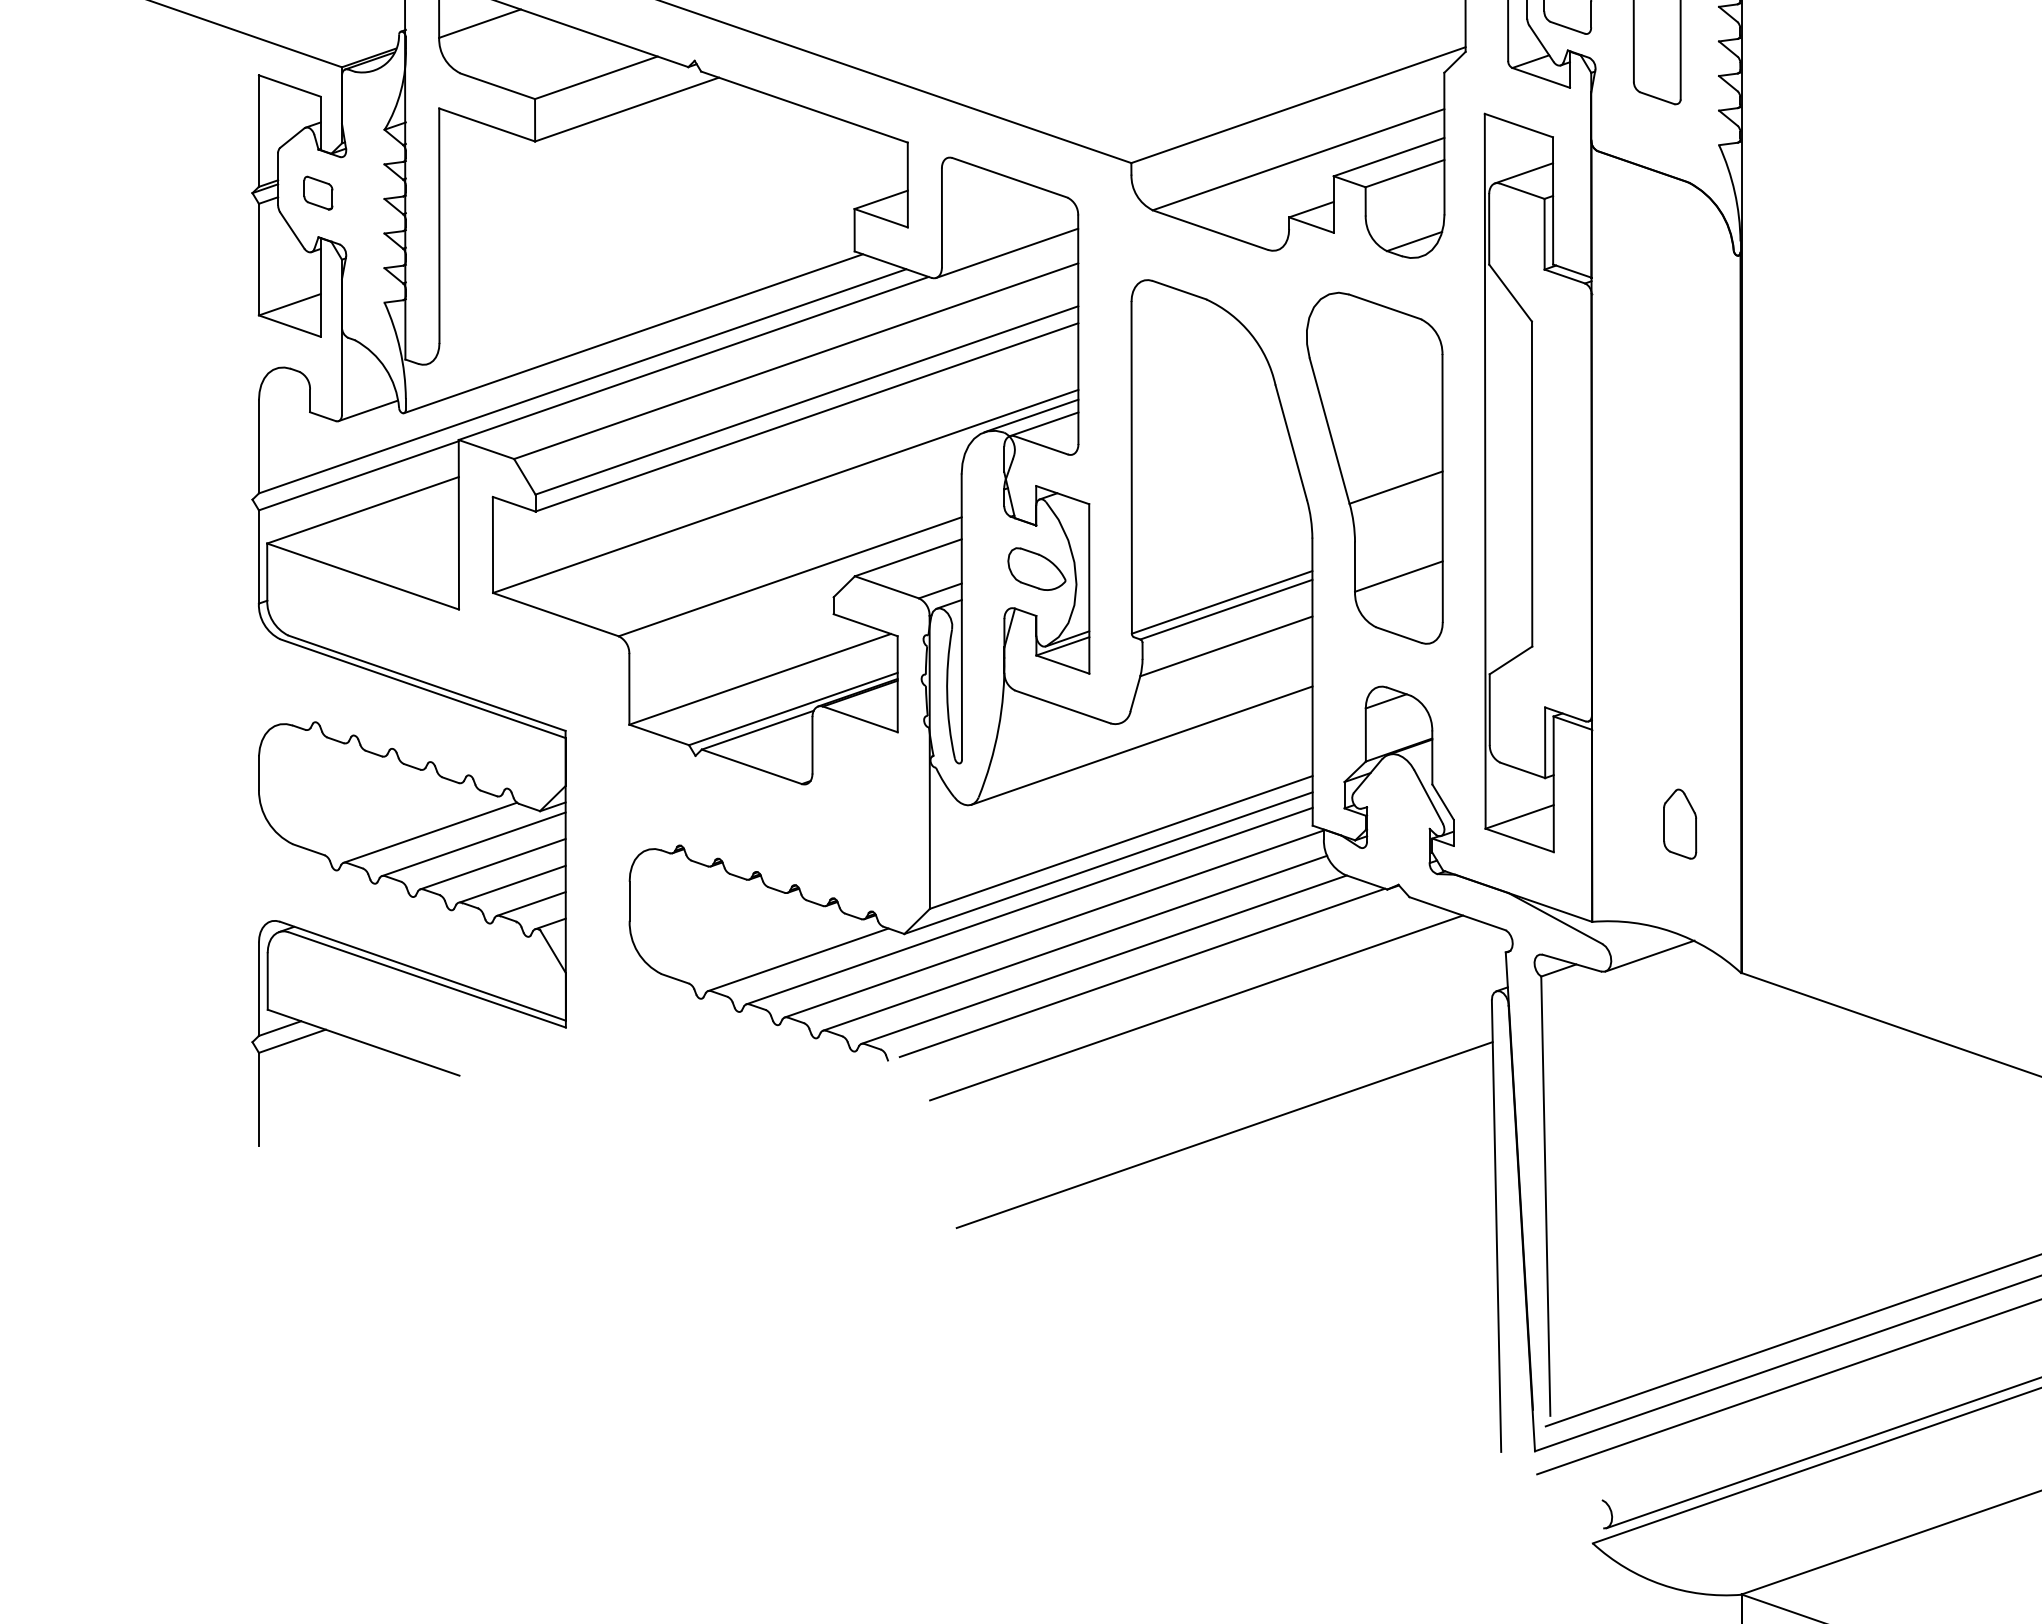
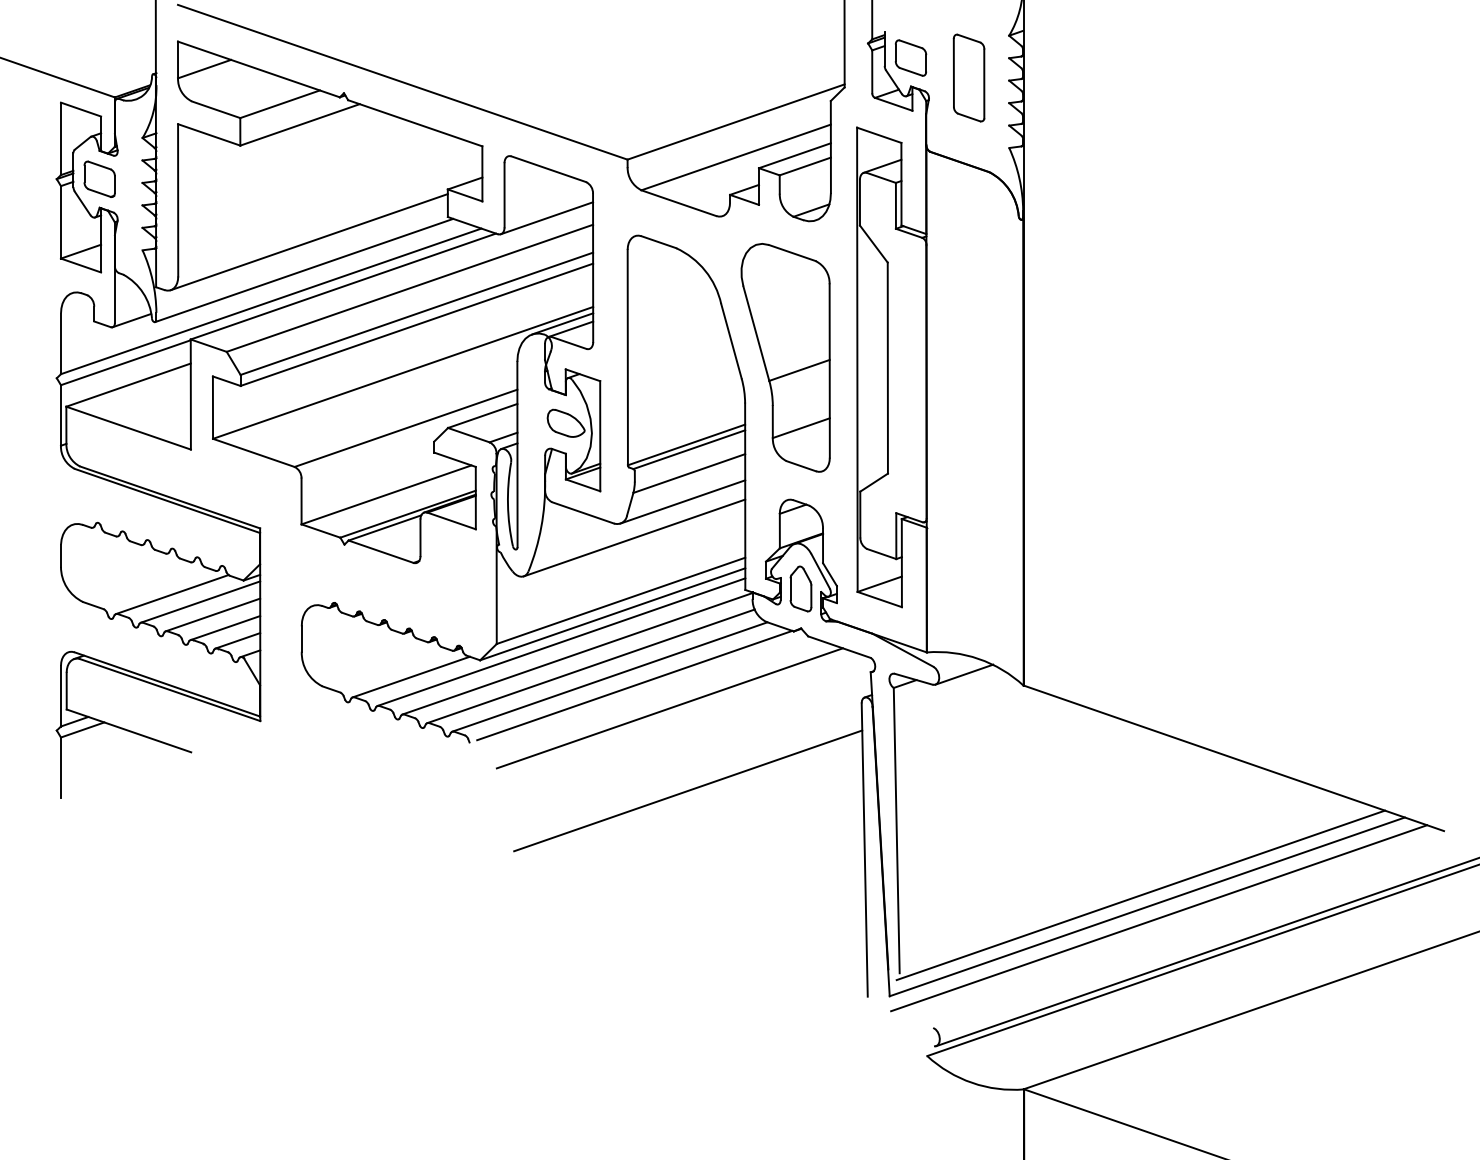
part: (318, 192) -> (99, 178), size x1.67
line: (640, 290) -> (308, 242), added
line: (1215, 689) -> (682, 501), added
part: (1679, 823) -> (800, 588), moved

